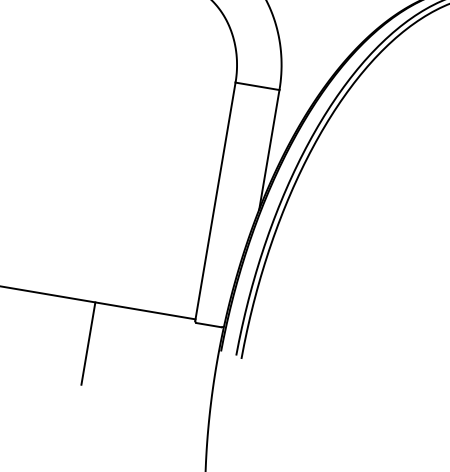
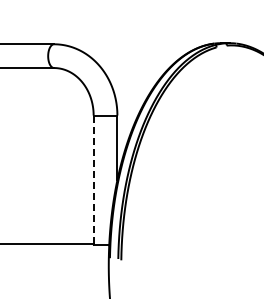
line: (214, 202) -> (93, 180), solid -> dashed
line: (88, 342) -> (39, 265), removed

